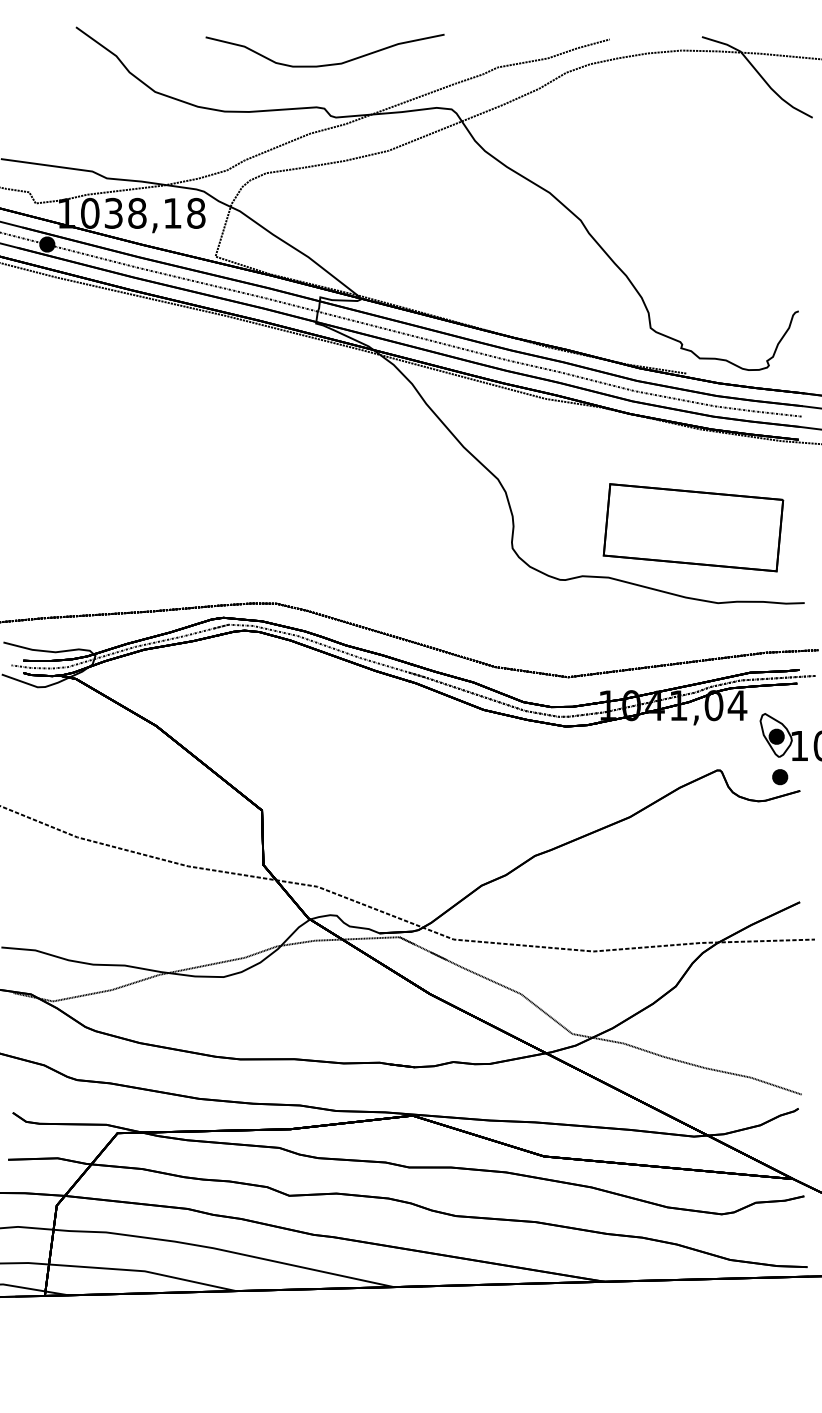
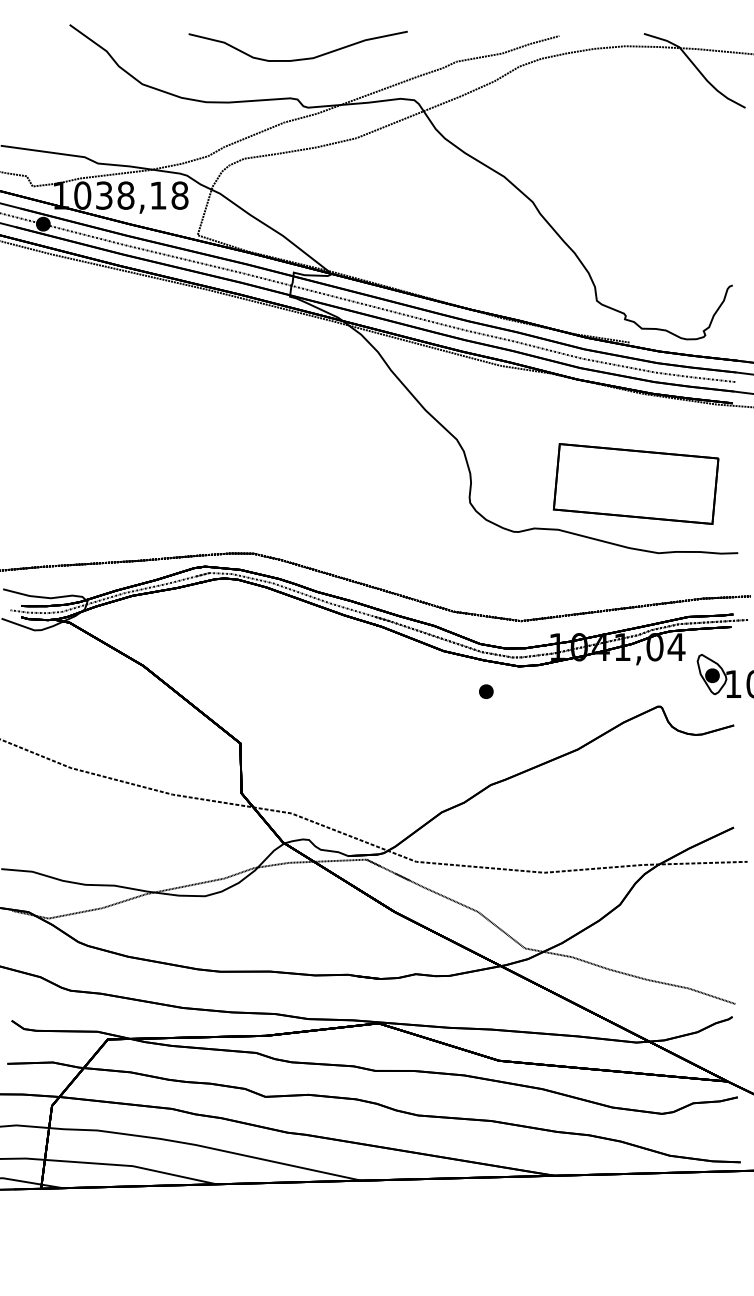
part: (780, 777) -> (486, 692), moved

